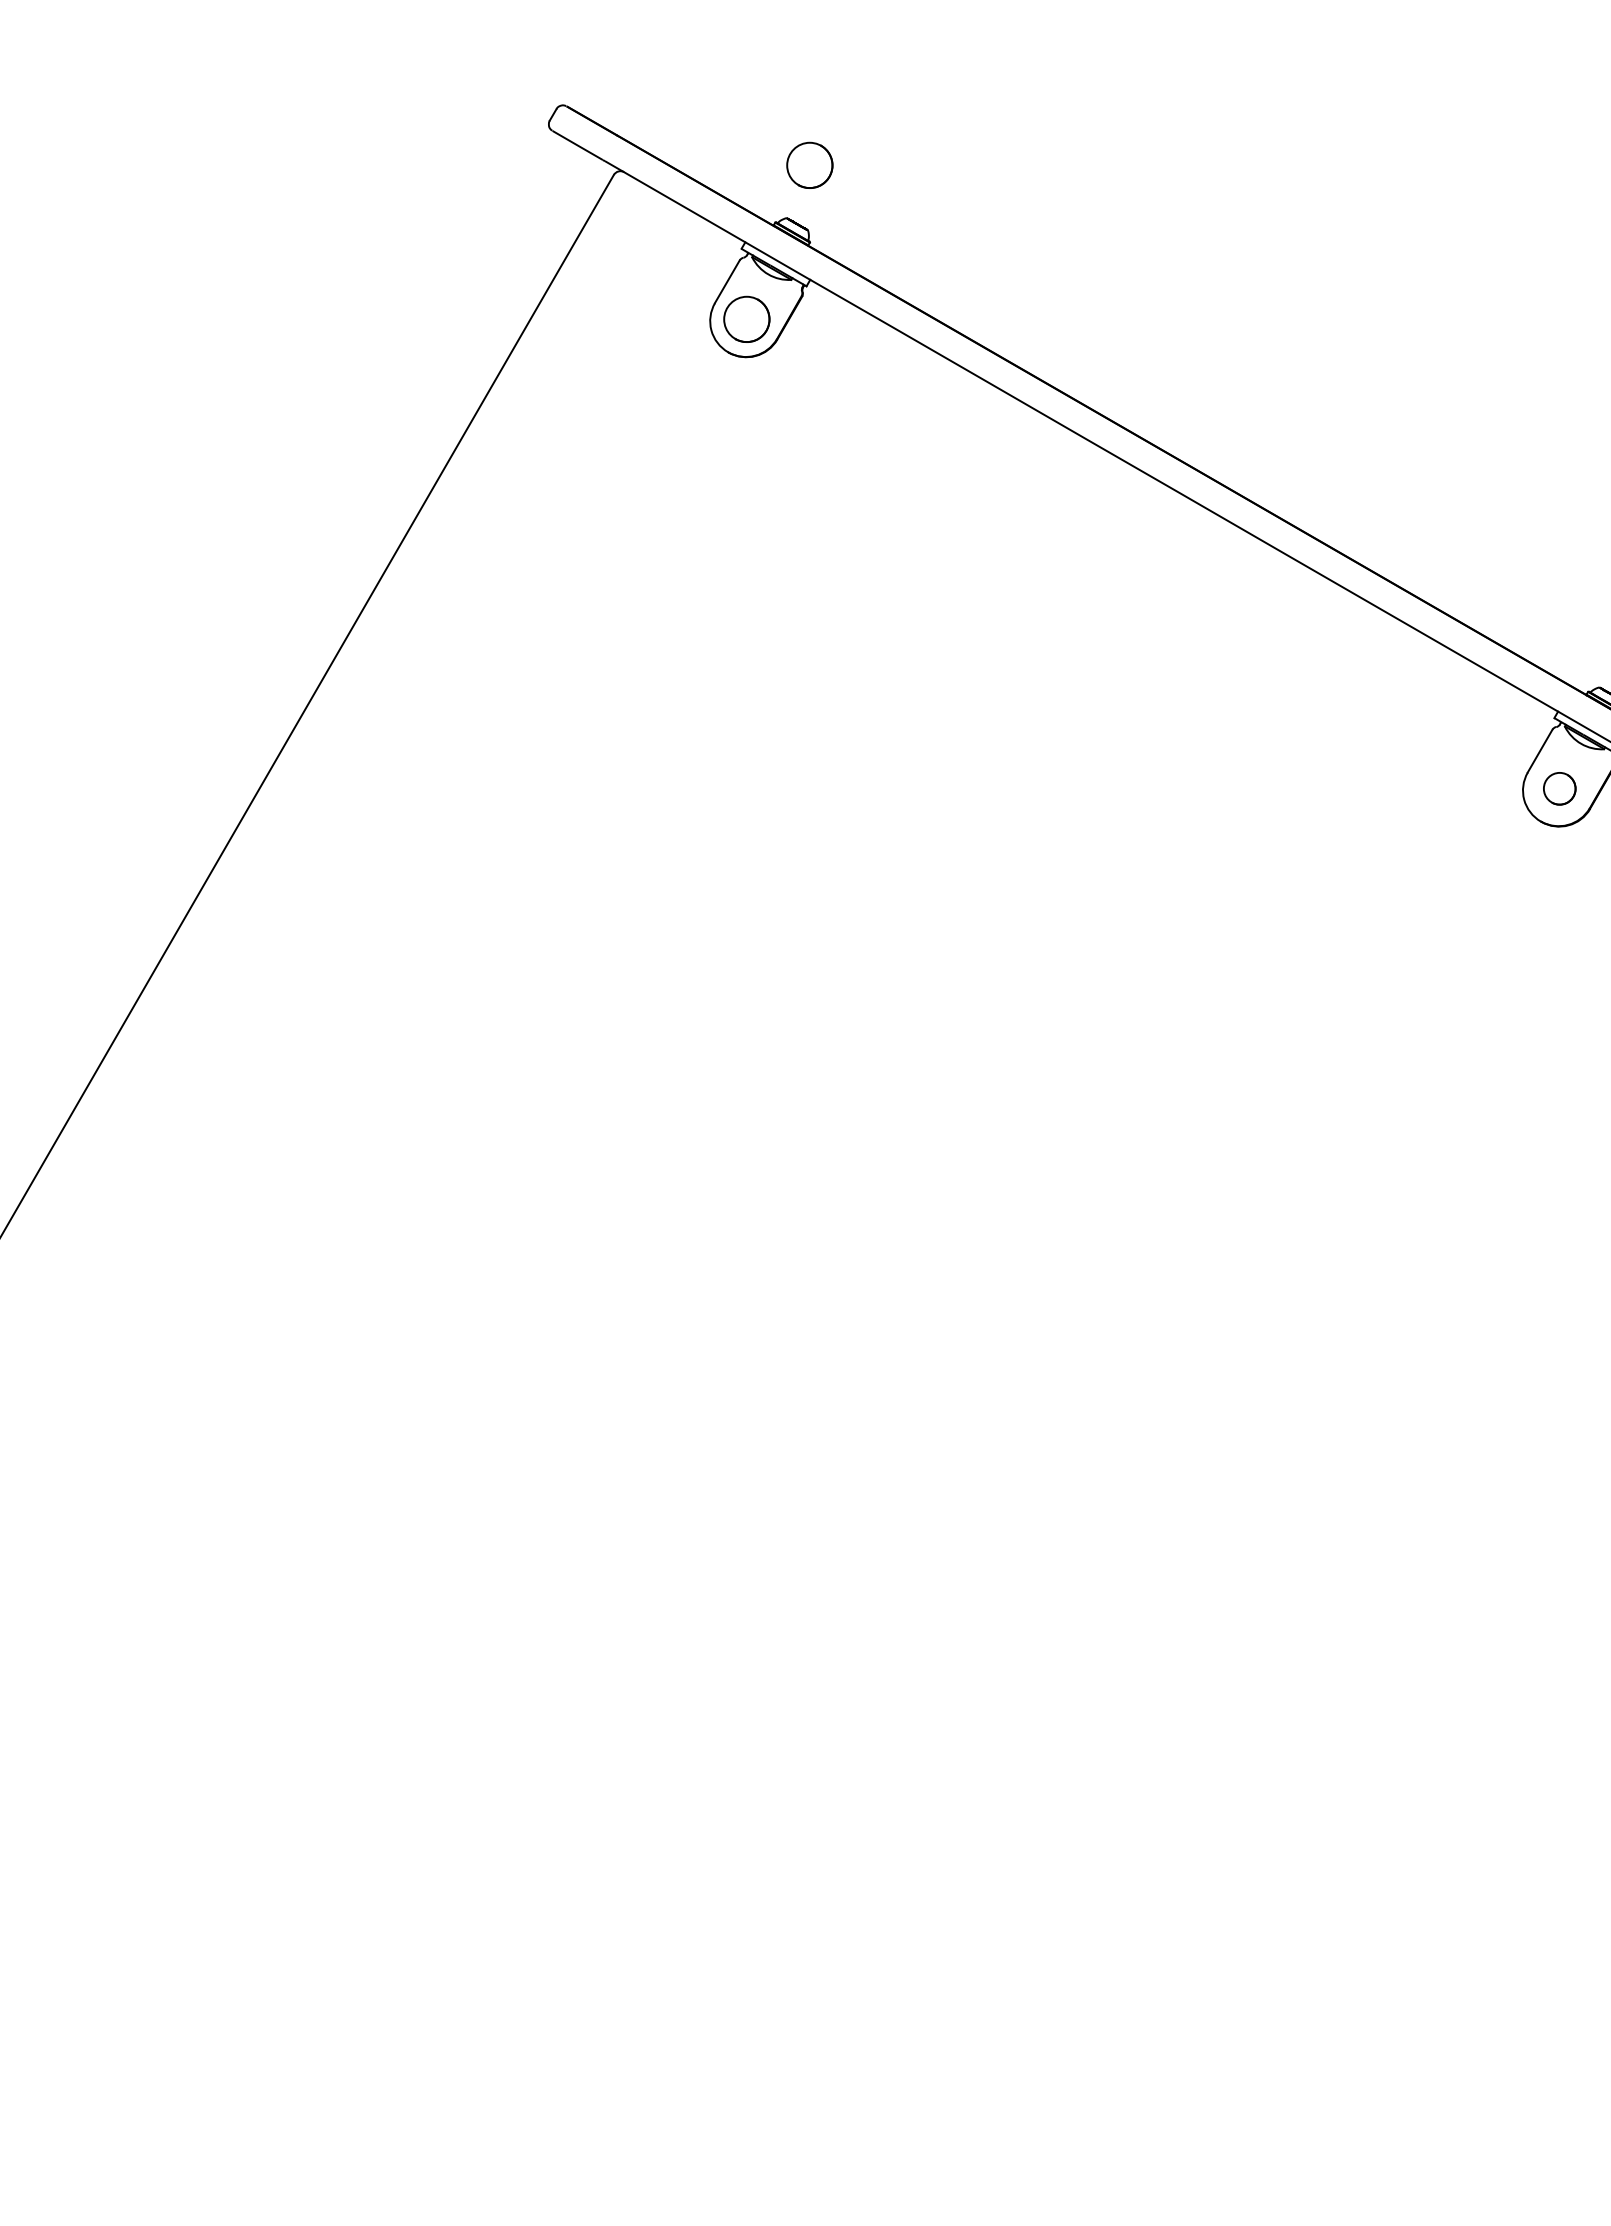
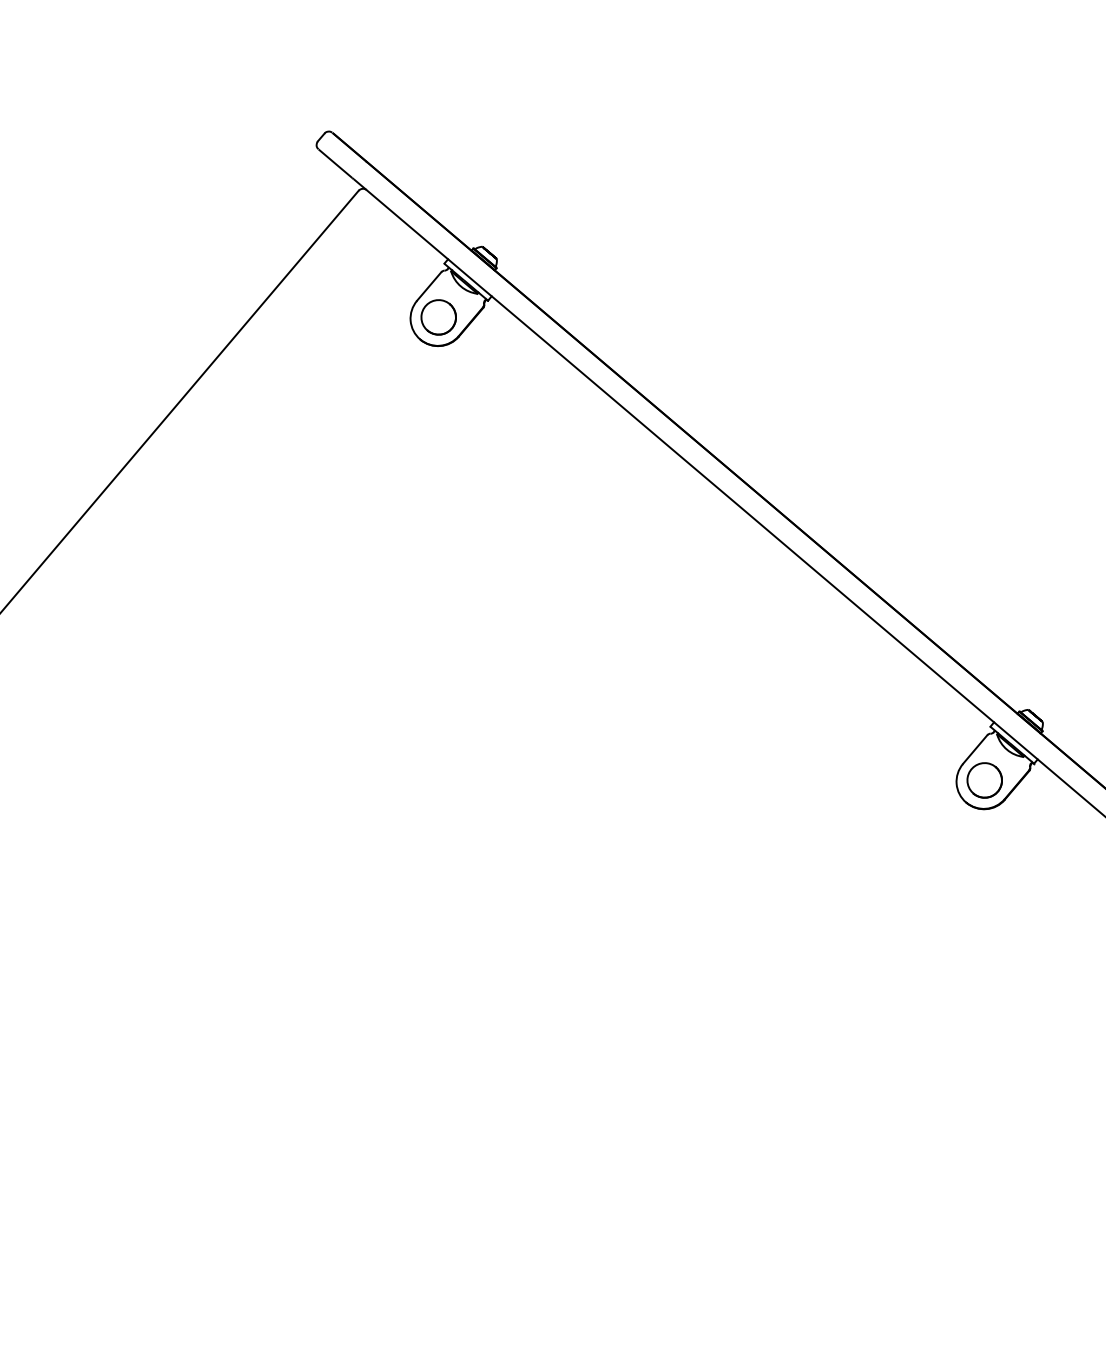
circle: (809, 164) -> (506, 209), removed
circle: (1559, 788) -> (984, 780), size x1.43

